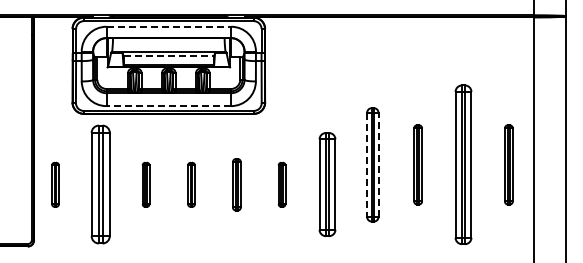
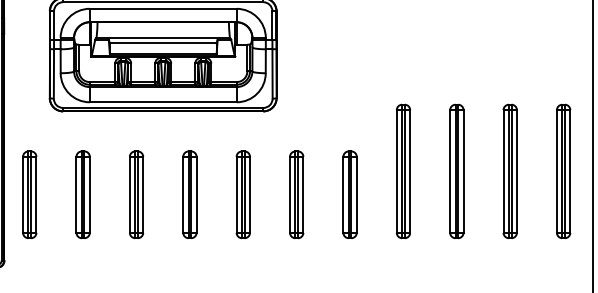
line: (169, 26) -> (164, 8), dashed -> solid
line: (169, 56) -> (164, 43), dashed -> solid
line: (168, 106) -> (162, 102), dashed -> solid
line: (378, 164) -> (410, 171), dashed -> solid
part: (417, 164) -> (456, 171), size x1.43
part: (463, 164) -> (510, 171), size x0.71
part: (508, 164) -> (563, 171), size x1.43
line: (367, 165) -> (397, 172), dashed -> solid
part: (55, 184) -> (29, 194), size x1.67
part: (100, 184) -> (82, 194), size x0.62
part: (145, 184) -> (135, 194), size x1.67
part: (191, 184) -> (189, 194), size x1.67
part: (236, 184) -> (242, 194), size x1.43
part: (281, 184) -> (295, 194), size x1.67
part: (327, 184) -> (350, 194), size x0.71

